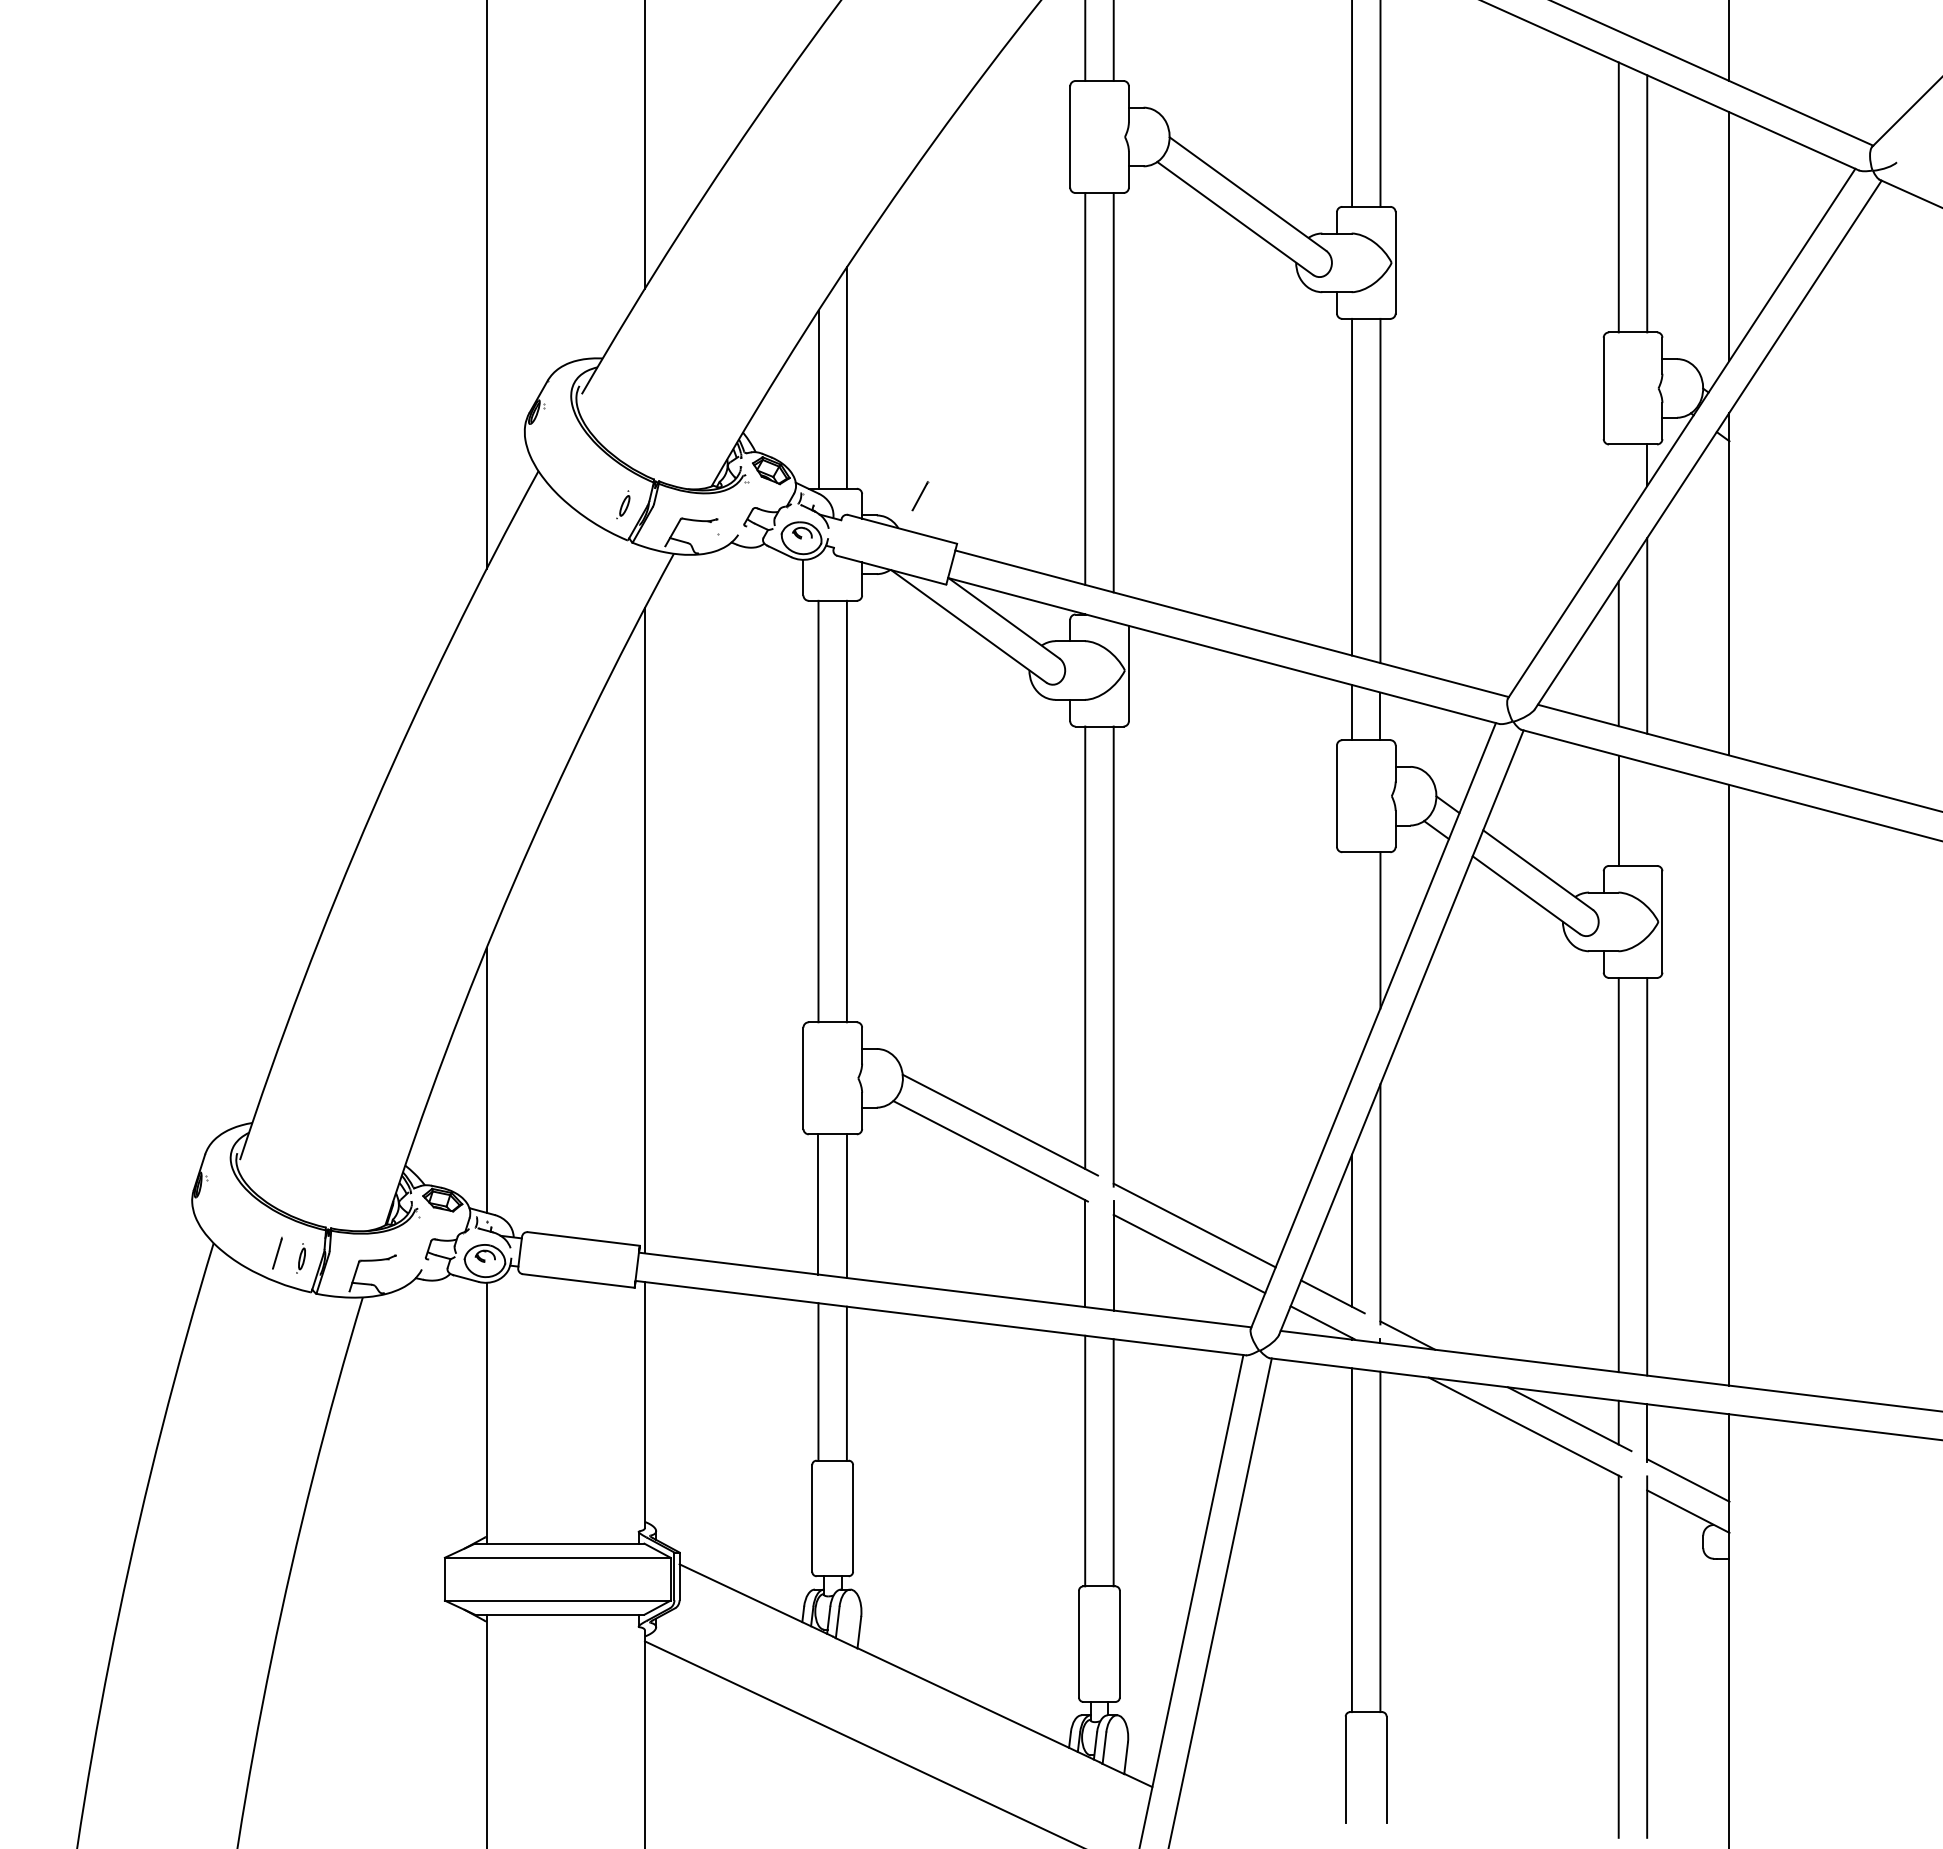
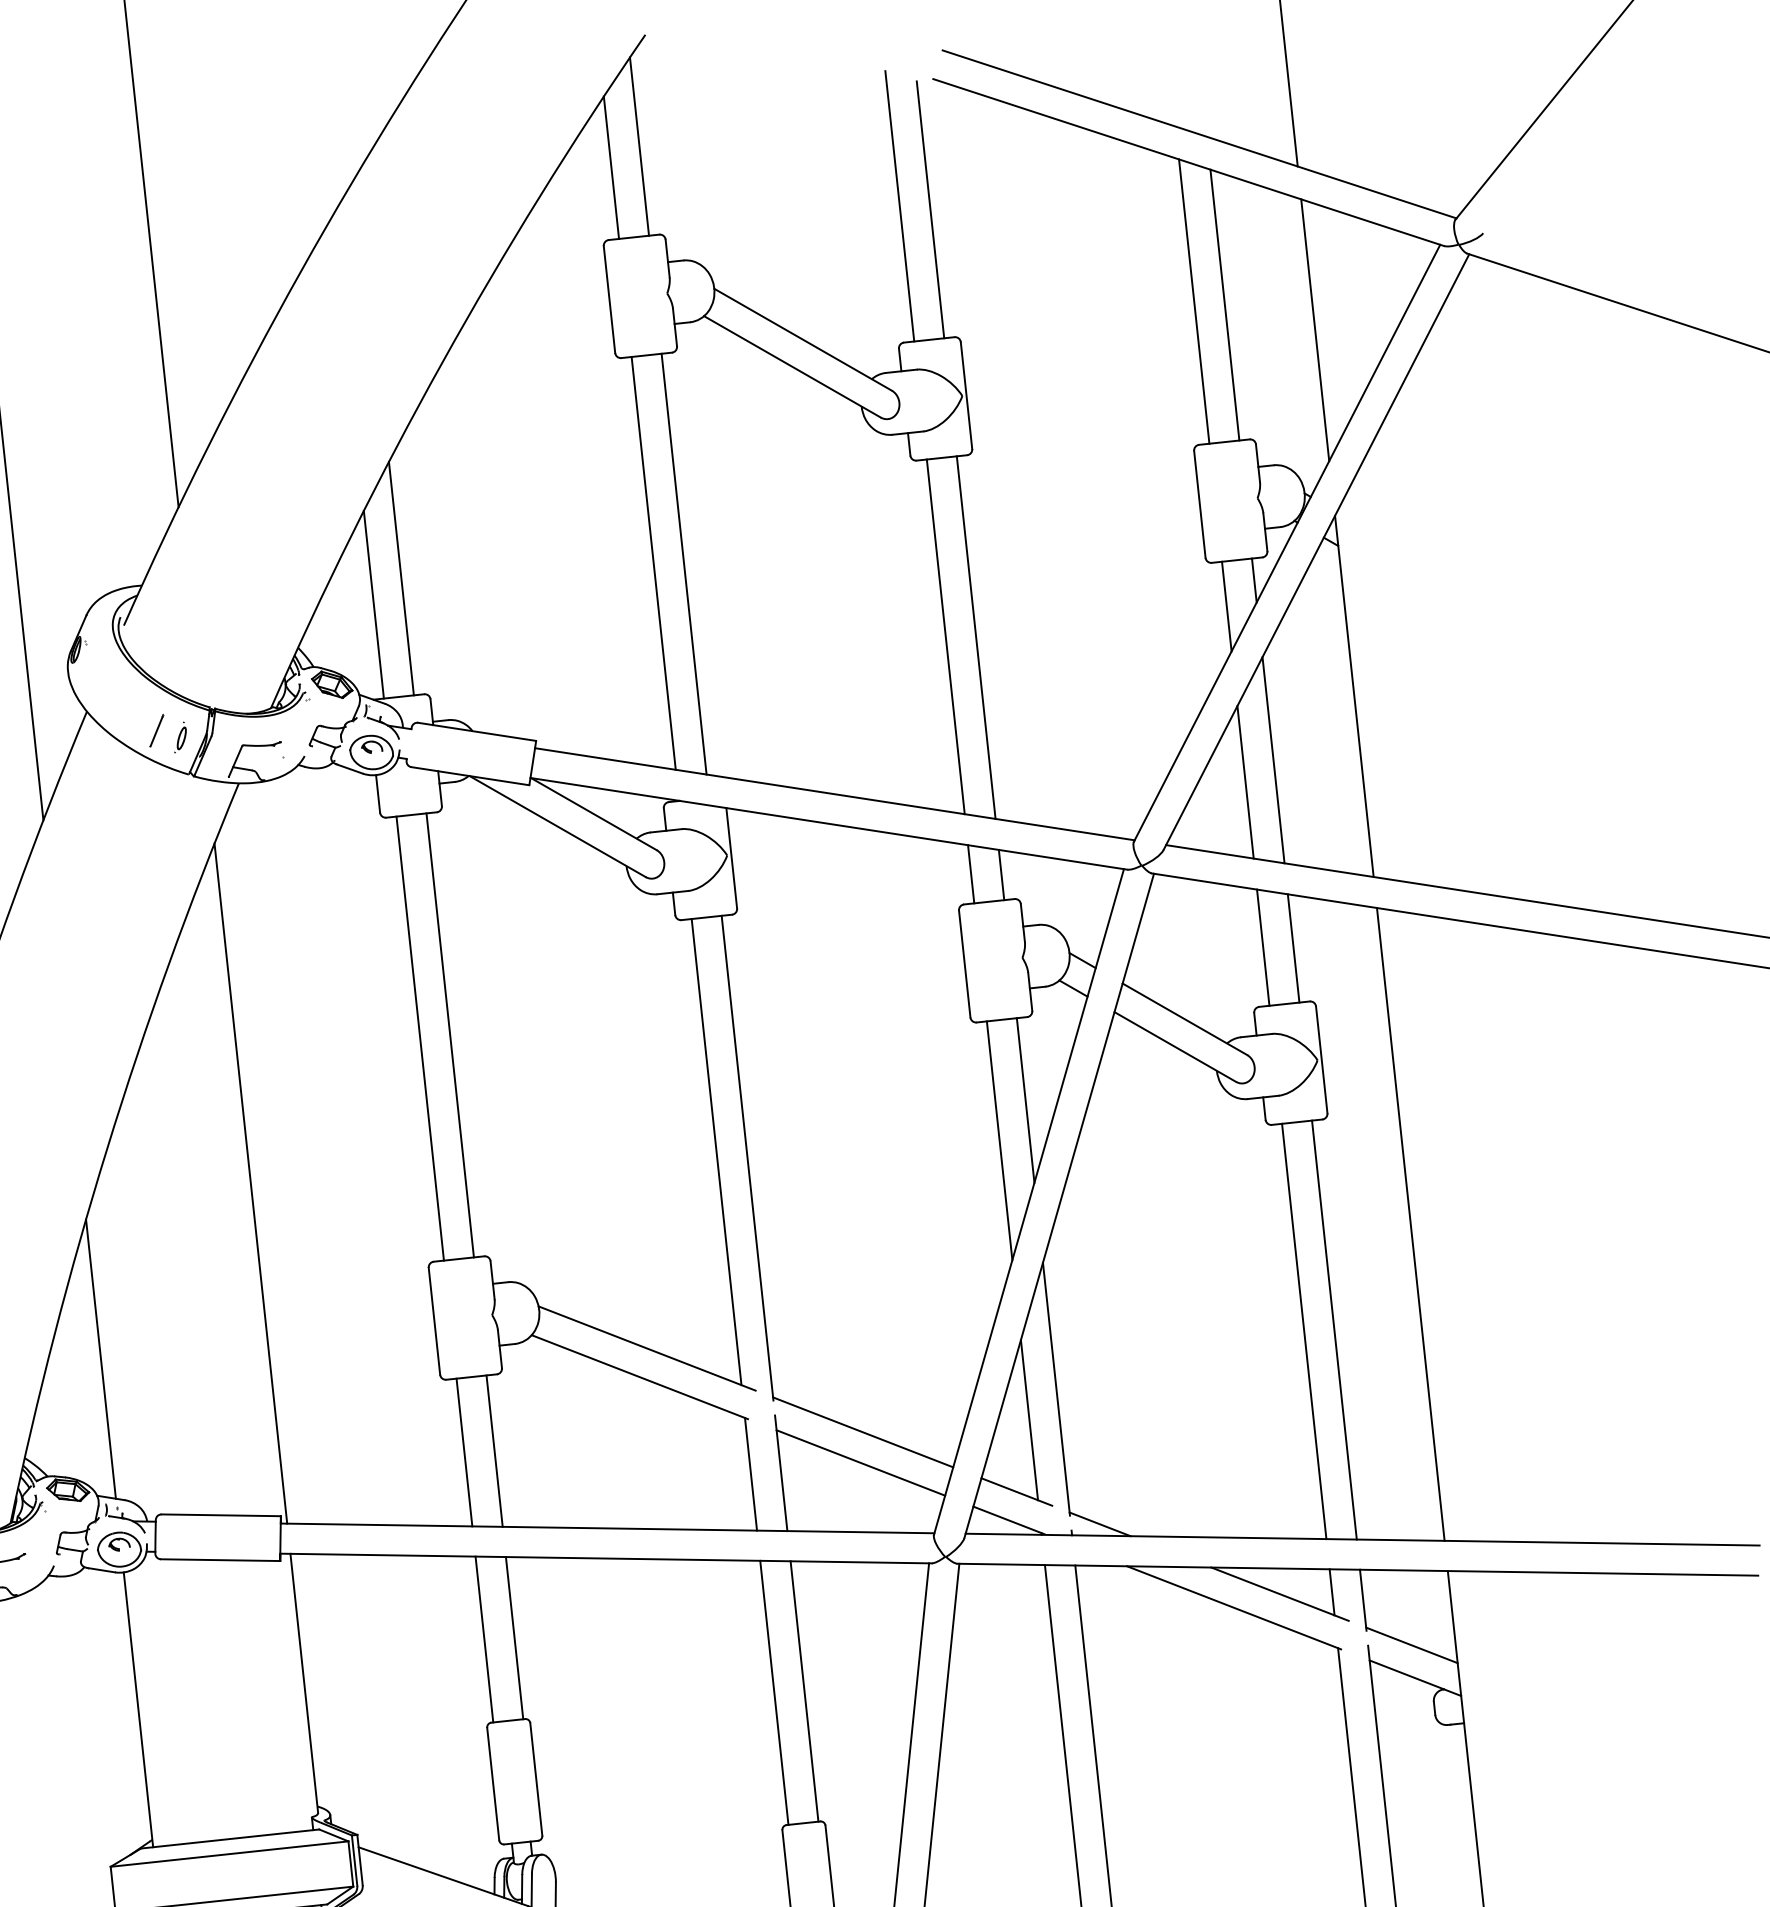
line: (1618, 486) -> (1226, 606), added
line: (920, 496) -> (157, 731), moved
line: (1647, 814) -> (1293, 948), added
line: (1351, 965) -> (999, 1140), added

